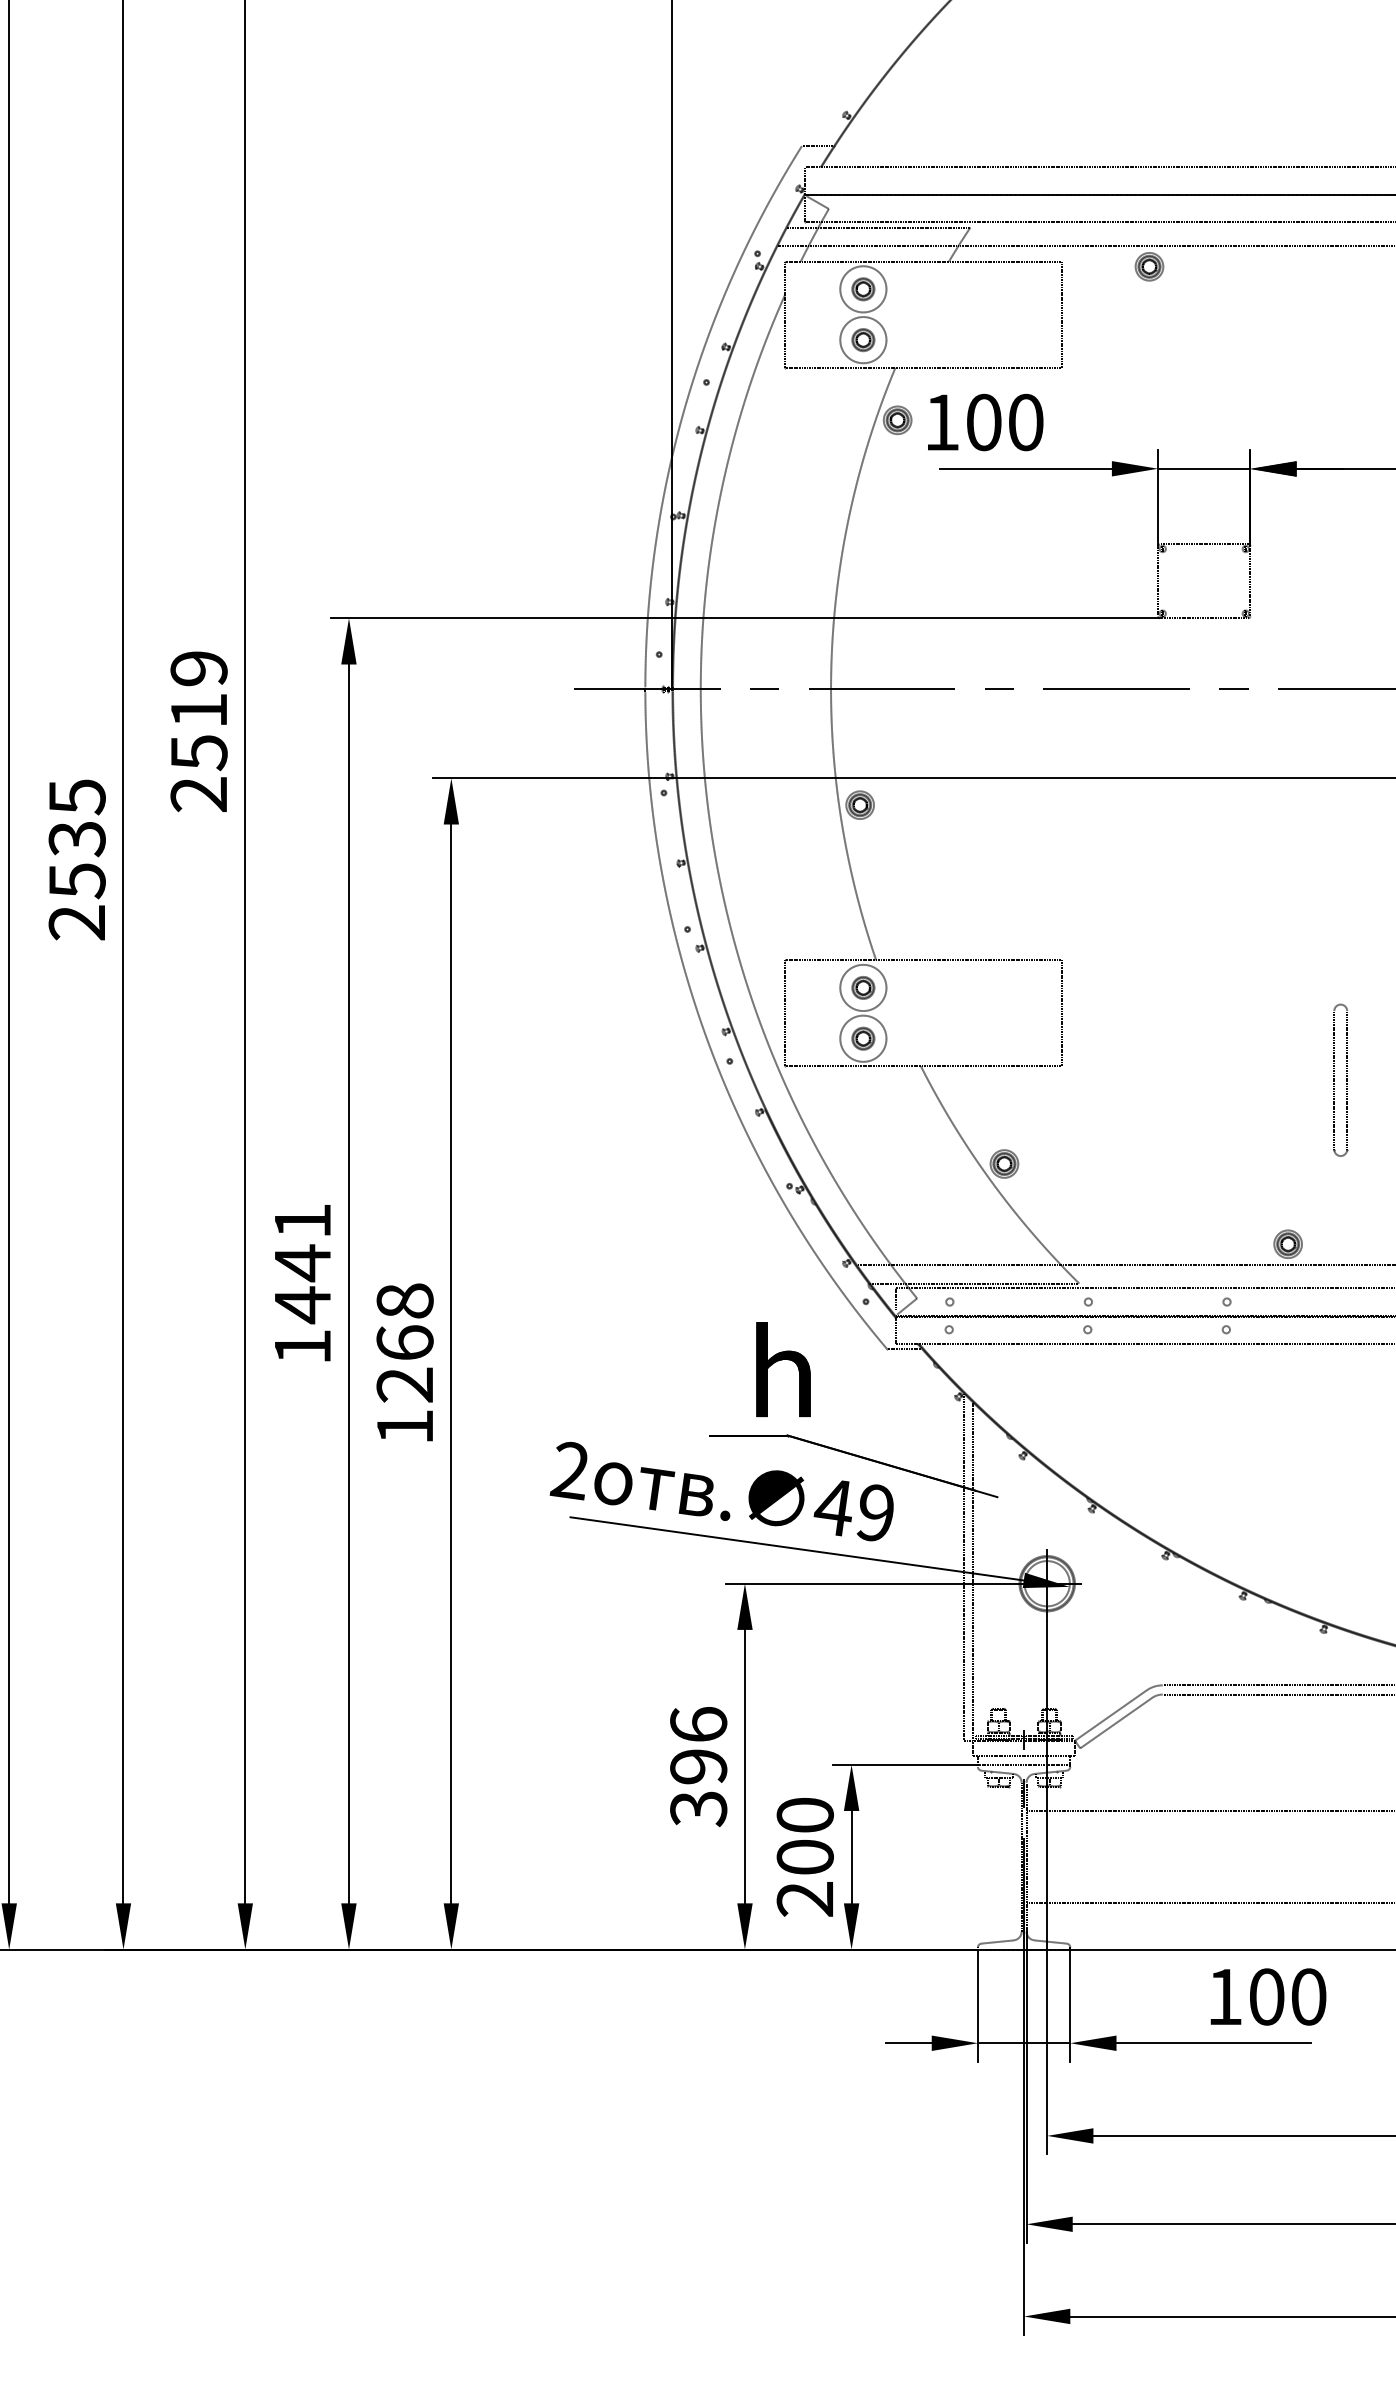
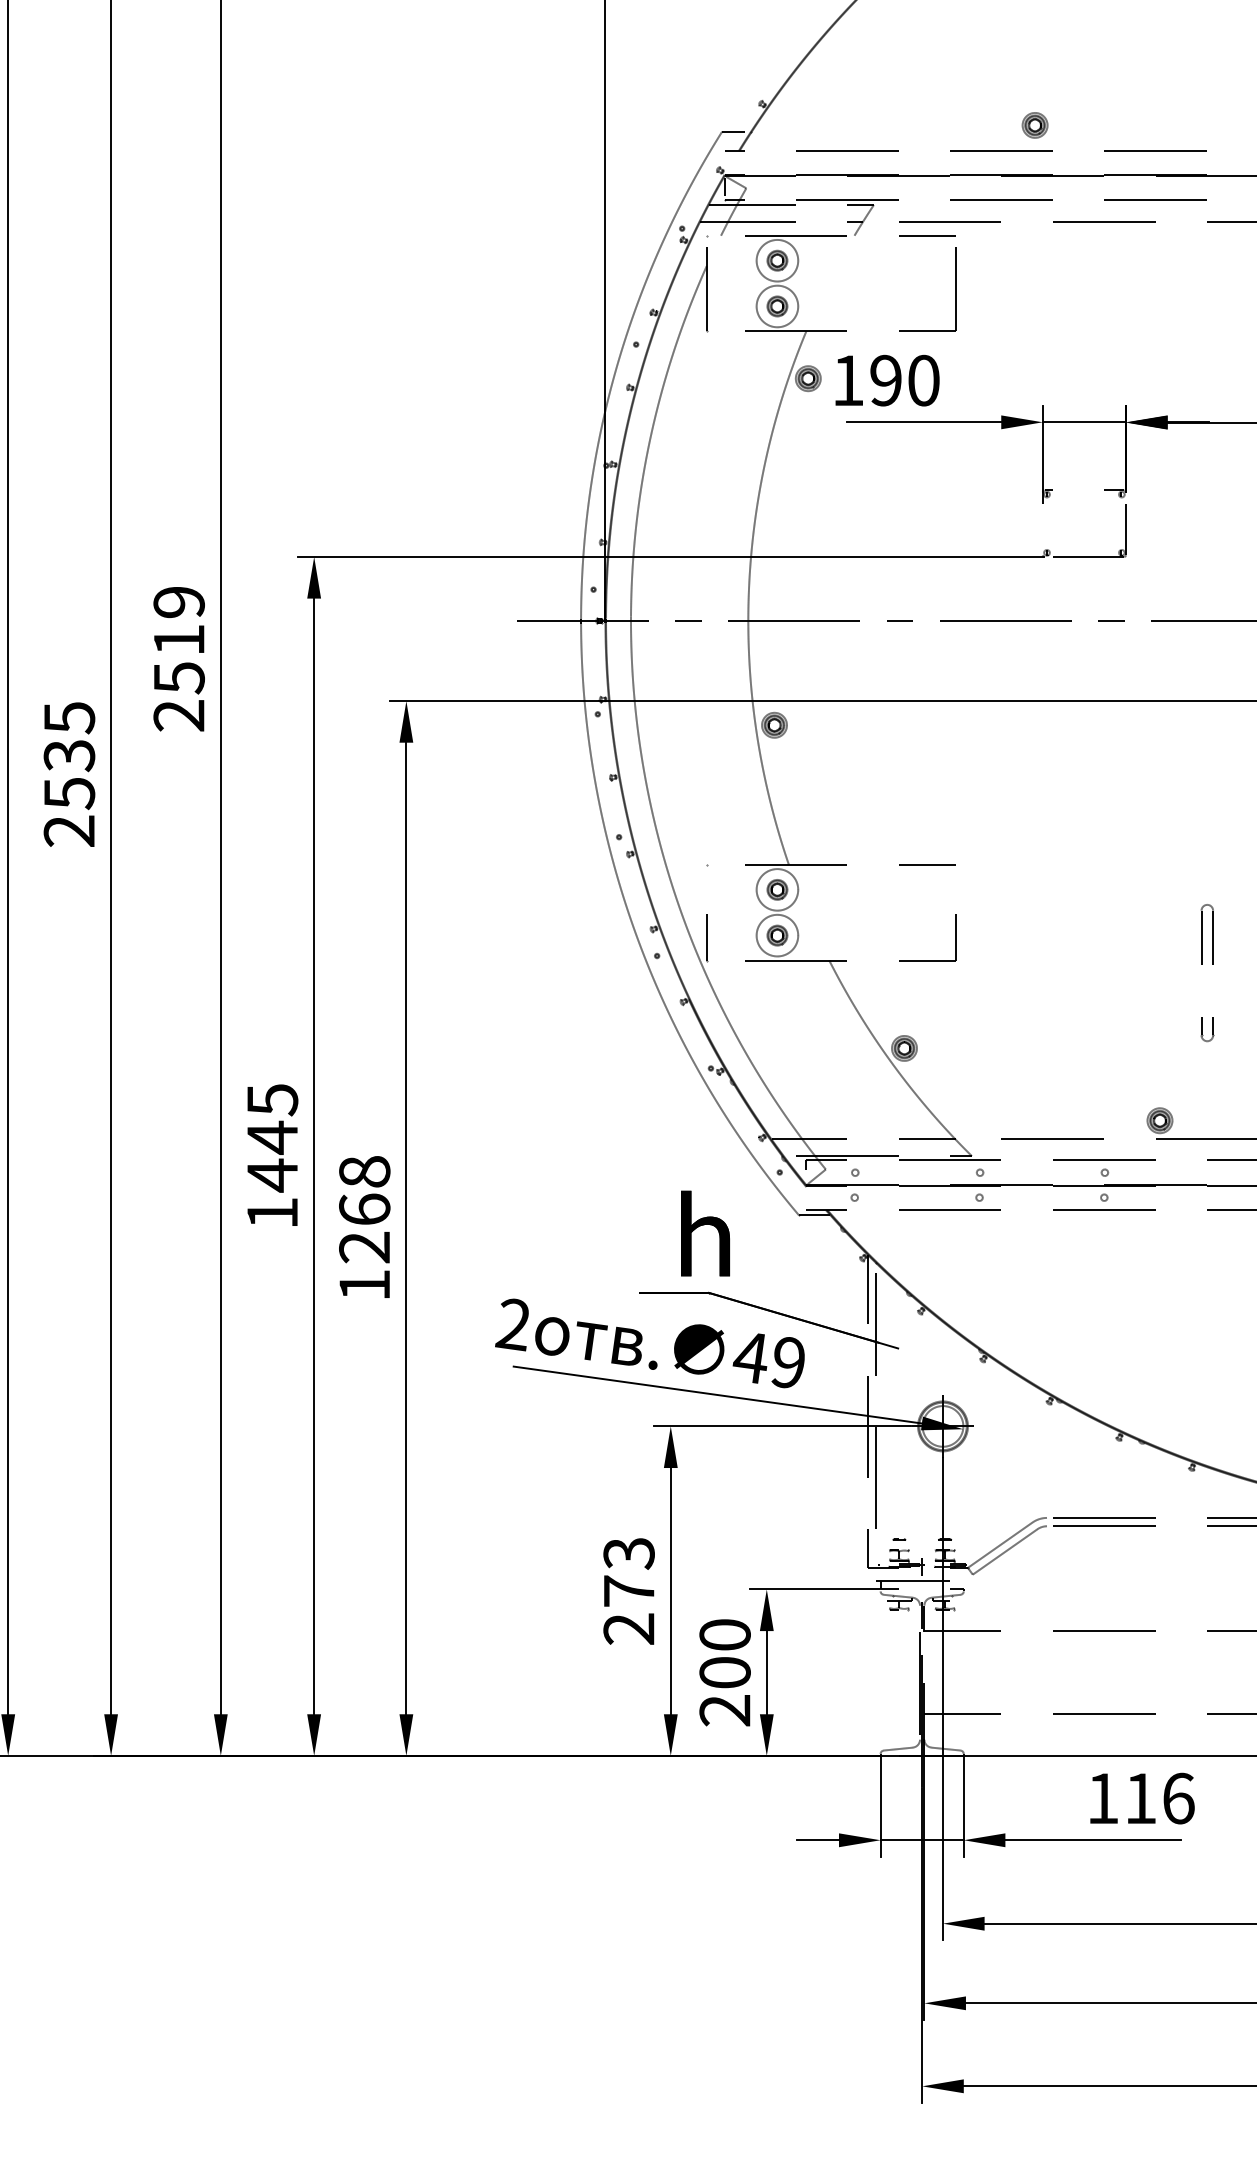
part: (1148, 266) -> (1034, 125), moved
text: (983, 422) -> (885, 380), 100 -> 190
text: (302, 1221) -> (272, 1100), 1441 -> 1445
text: (698, 1767) -> (628, 1591), 396 -> 273
text: (1287, 1996) -> (1159, 1798), 100 -> 116

